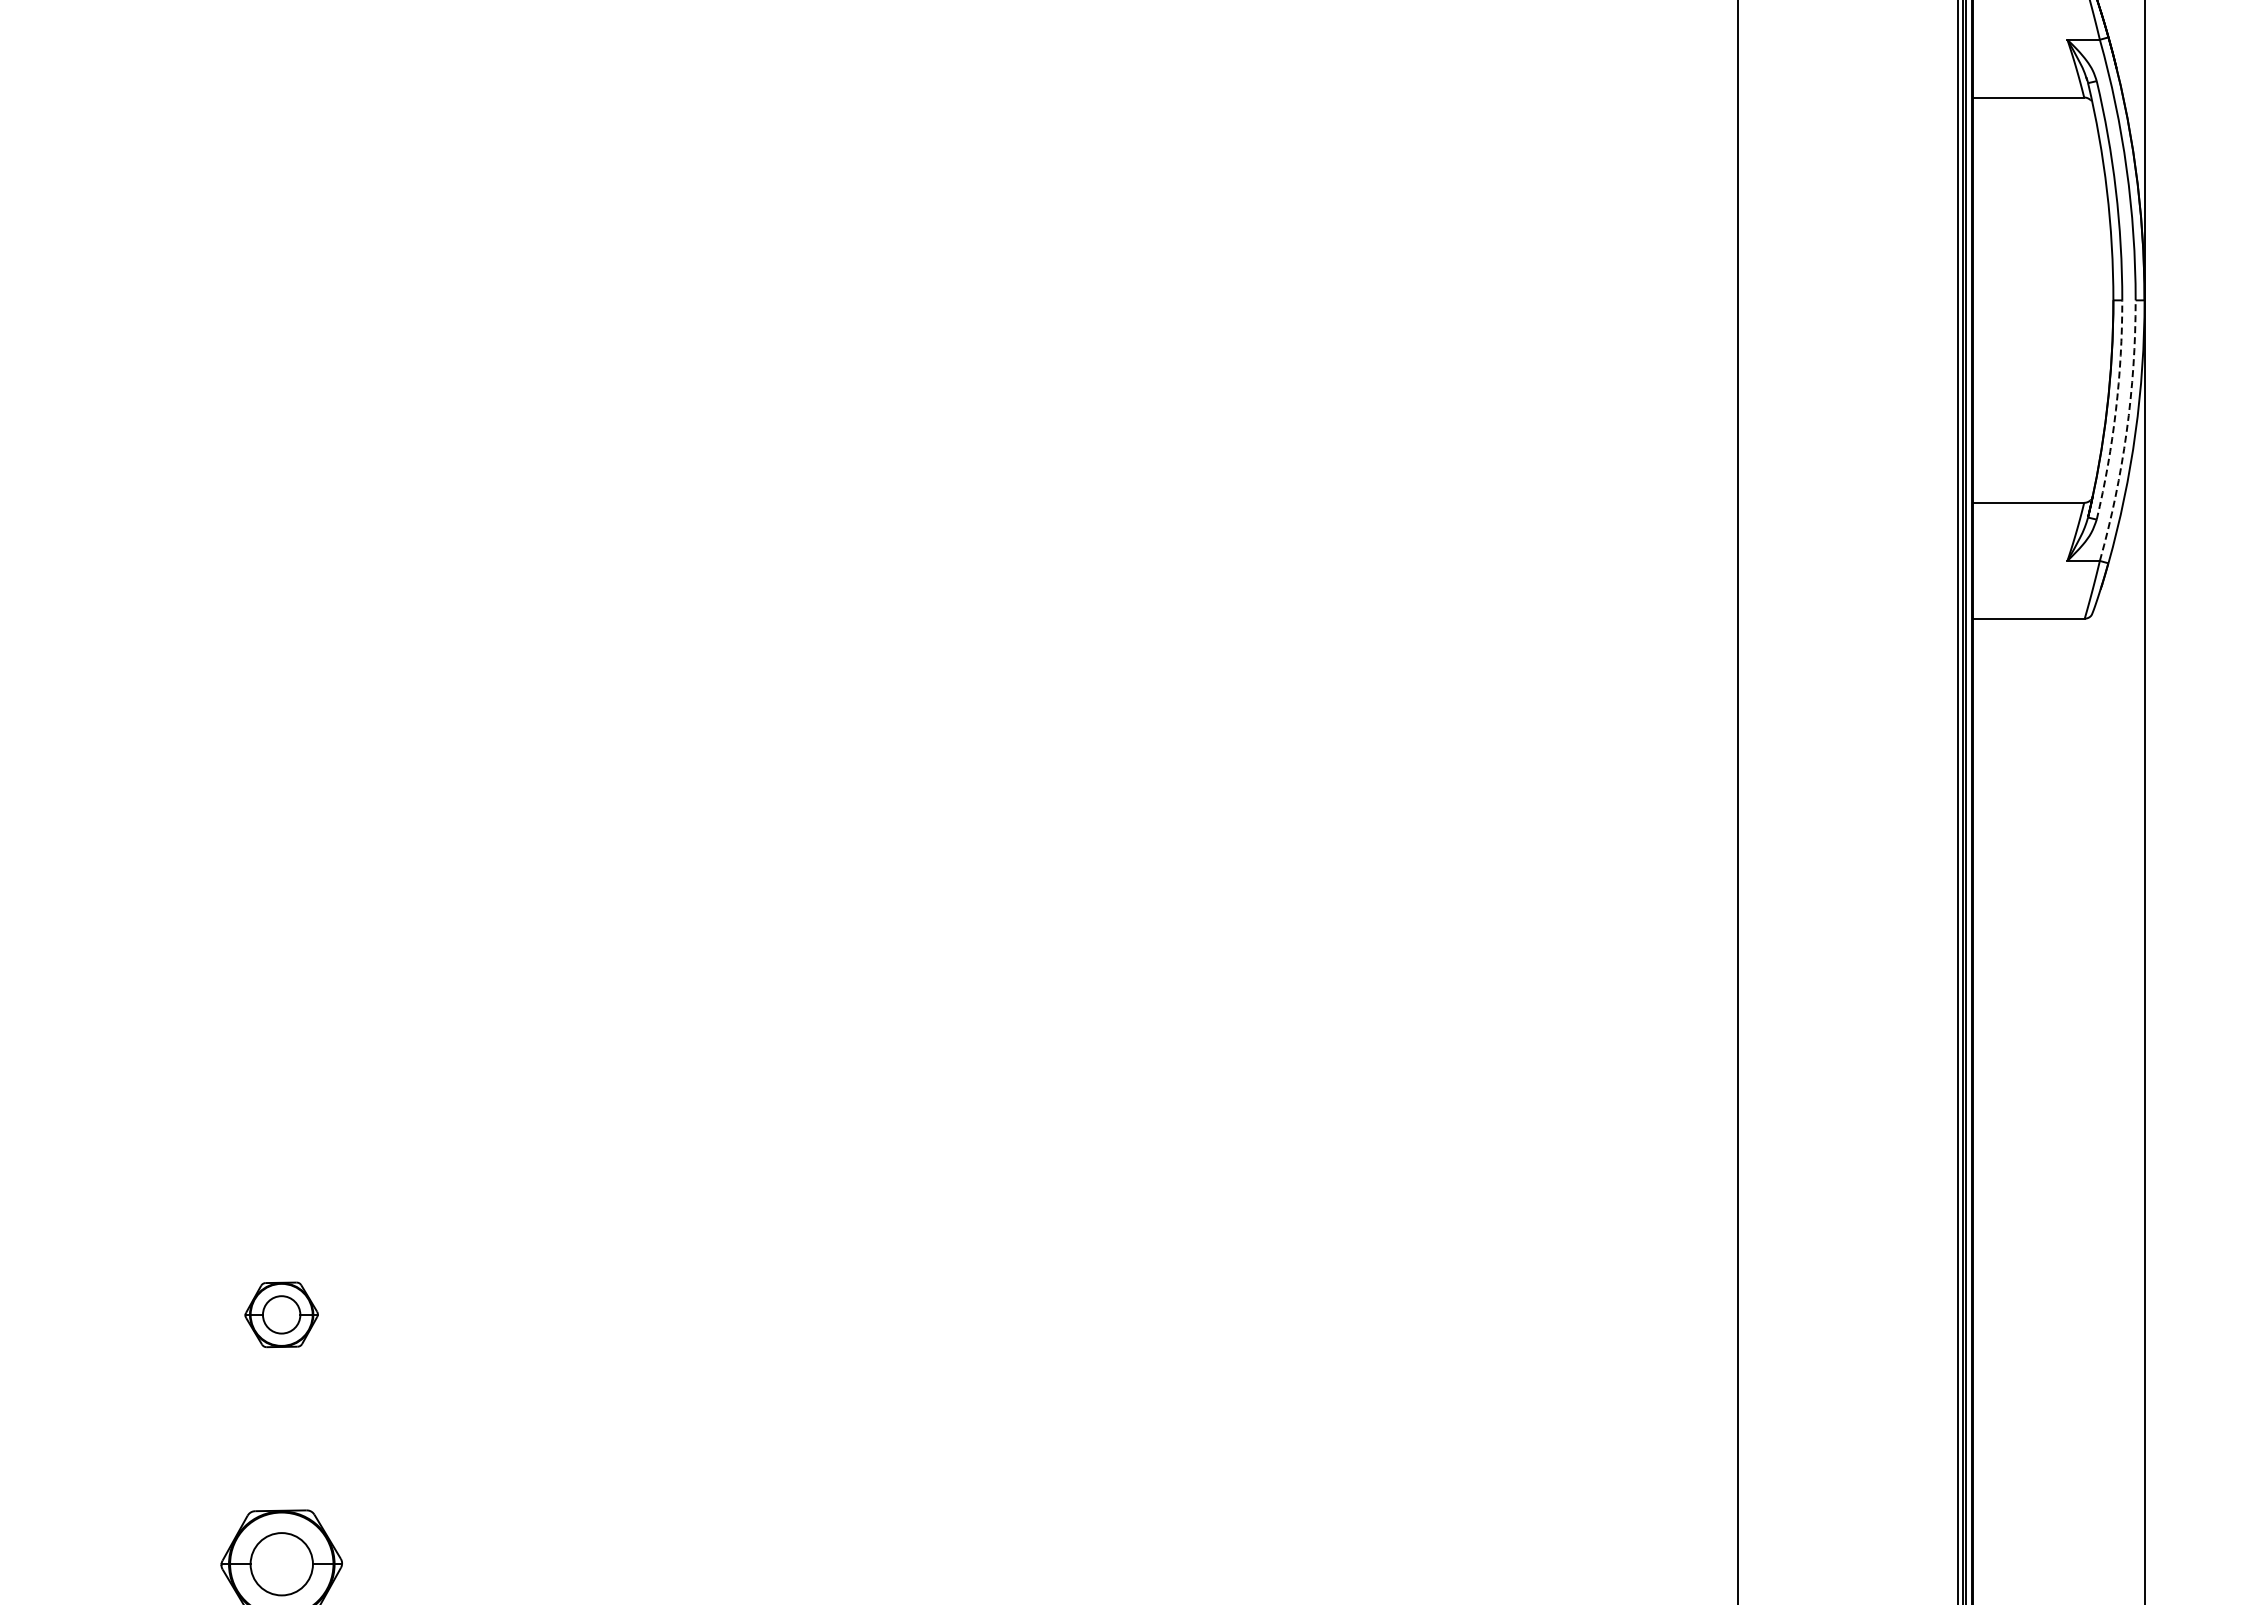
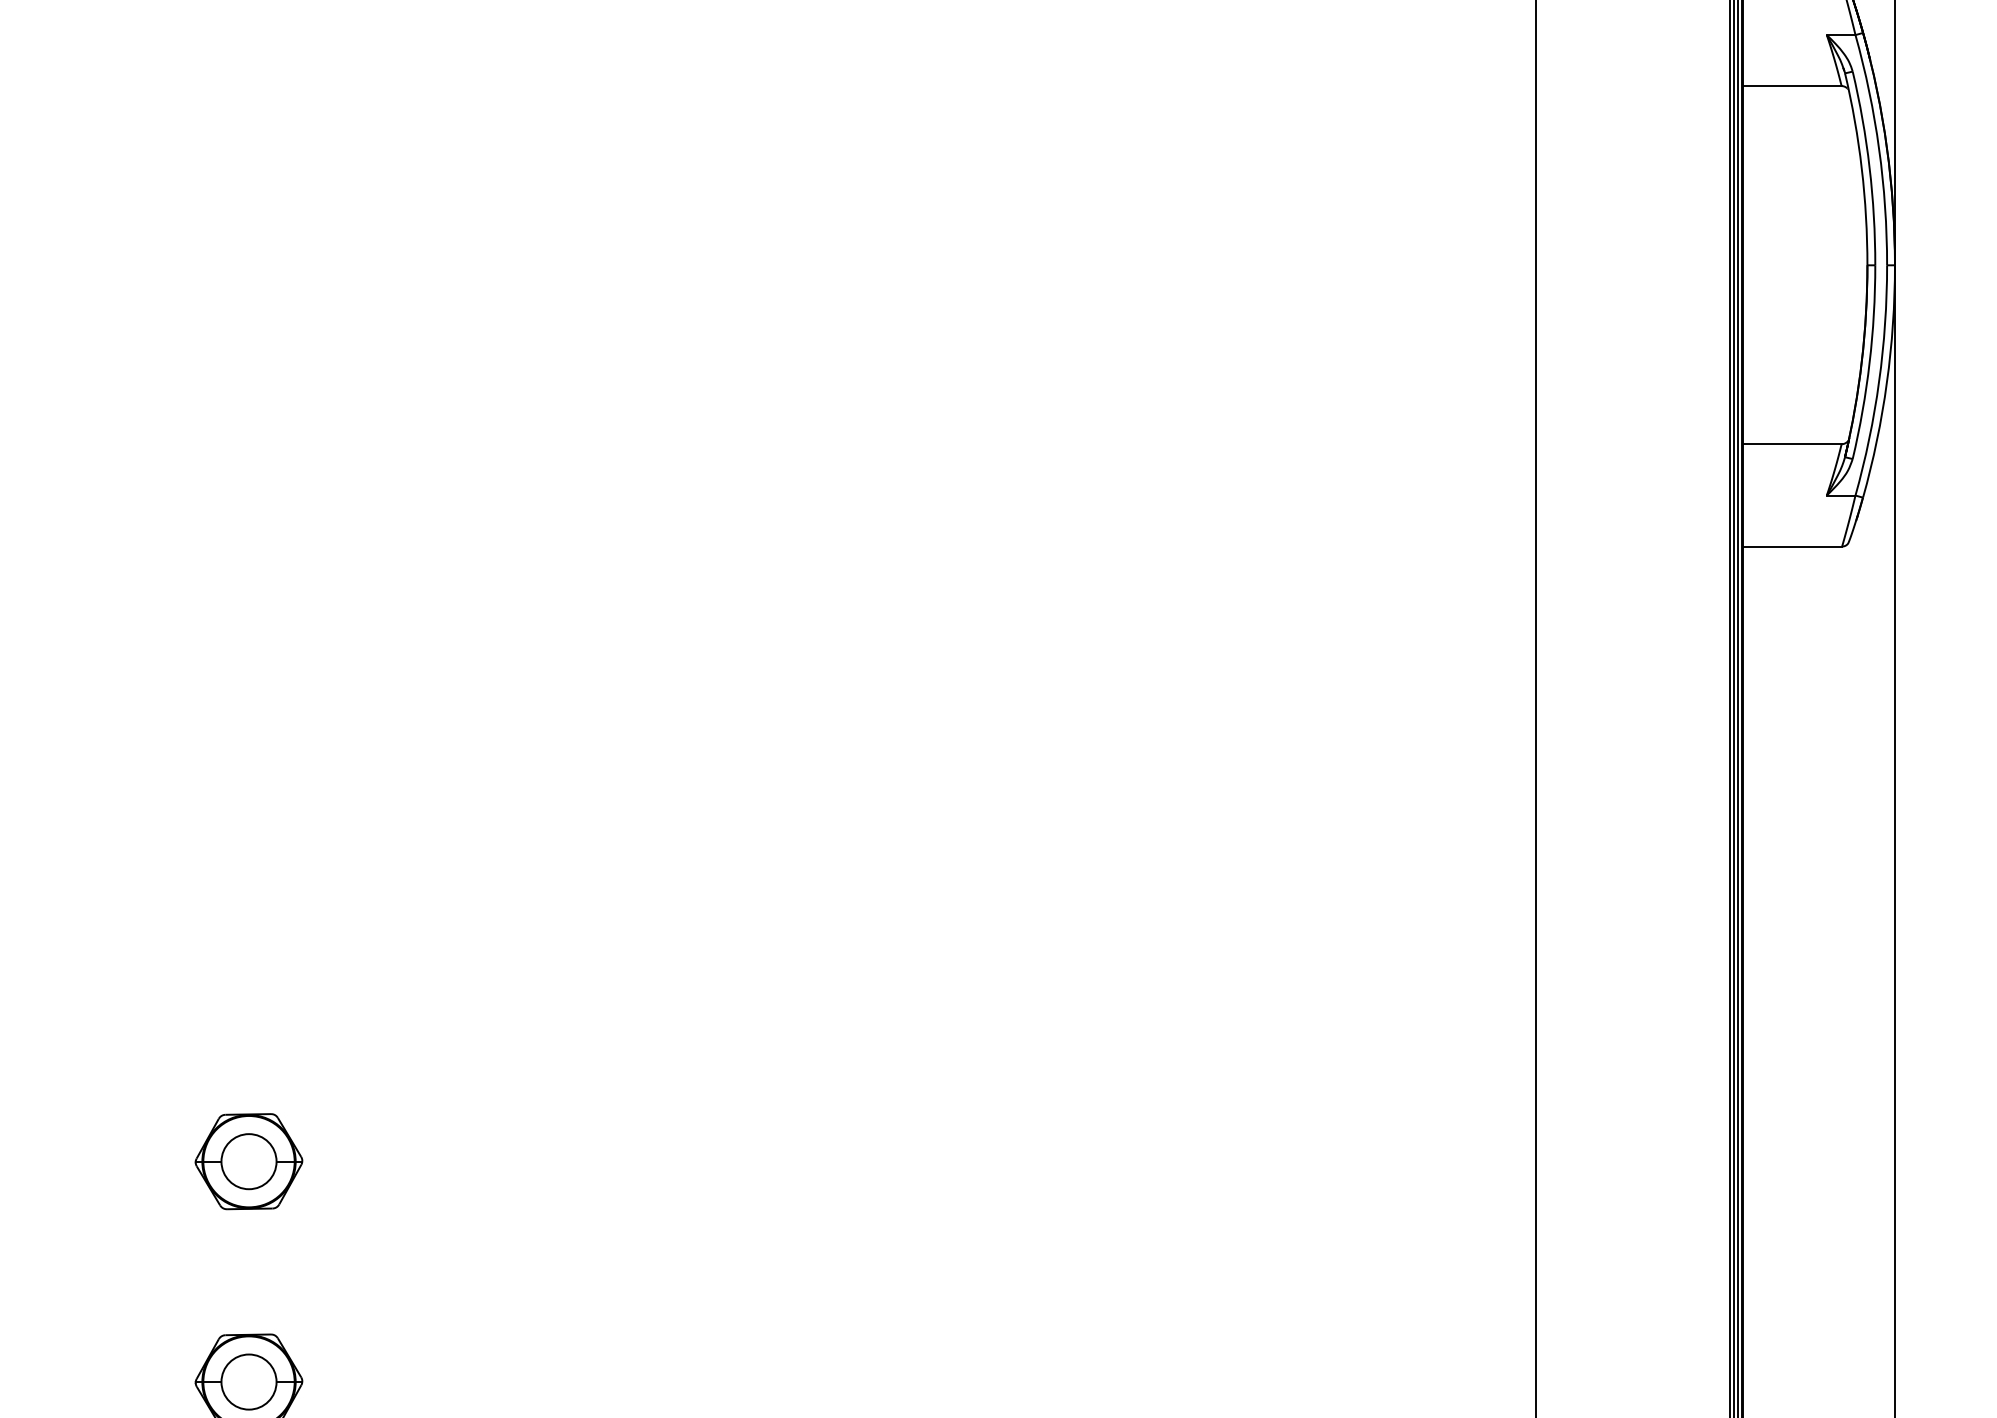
arc: (2115, 410) -> (1869, 362), dashed -> solid
arc: (2126, 431) -> (1879, 381), dashed -> solid
part: (281, 1314) -> (248, 1161), size x1.67

